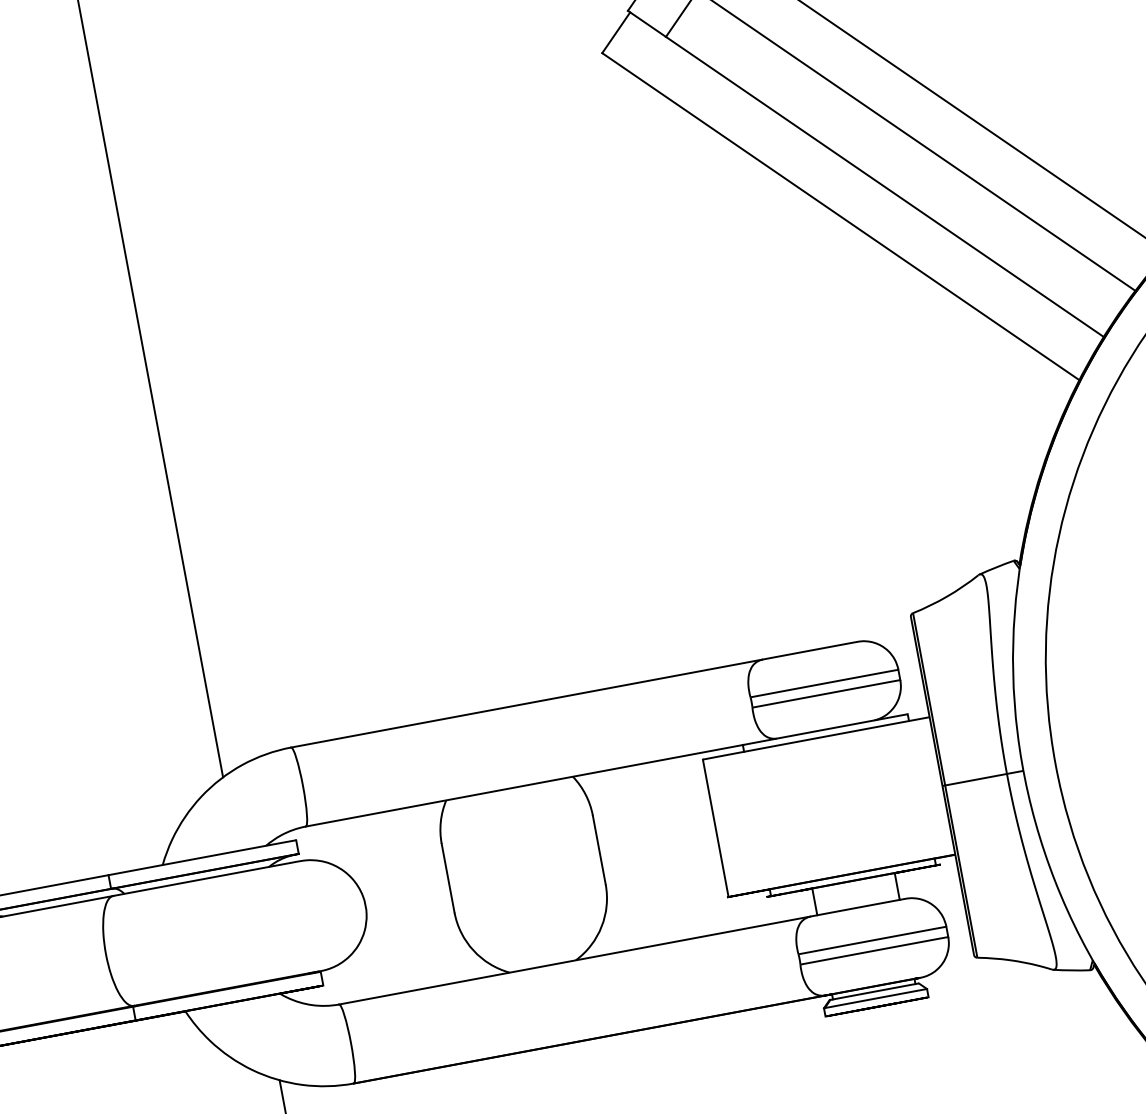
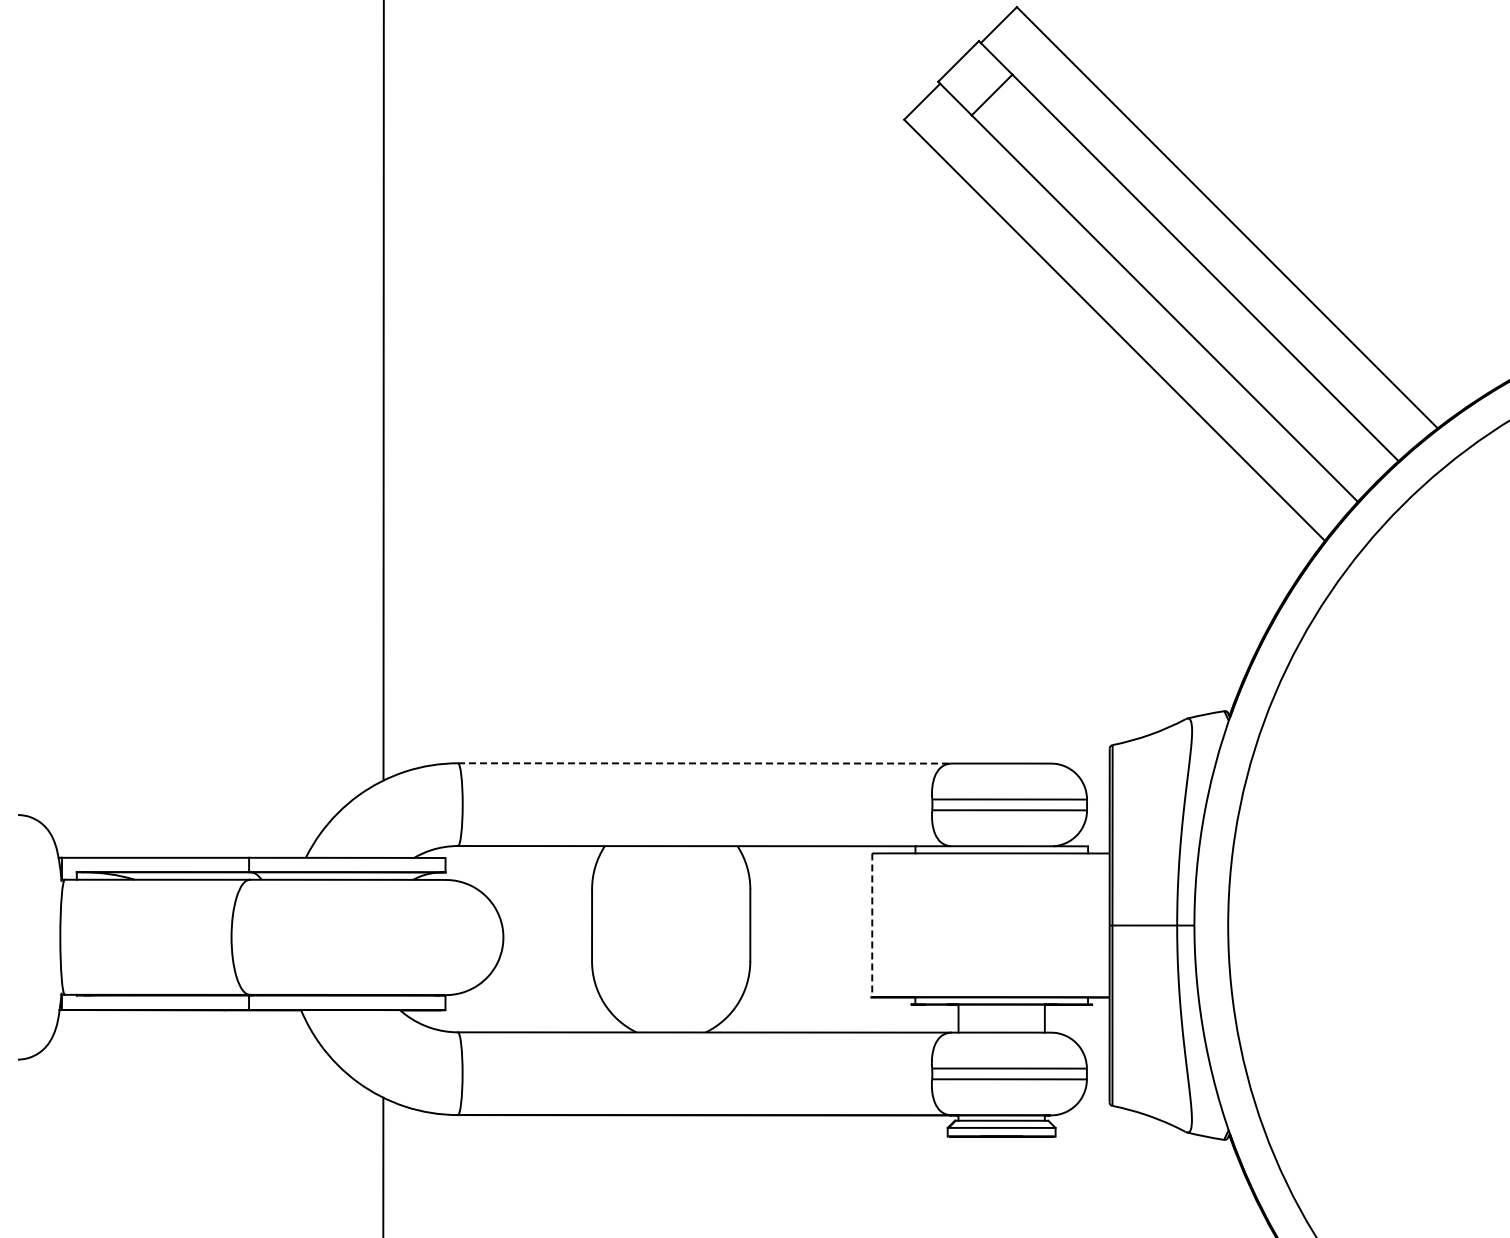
line: (526, 703) -> (704, 763), solid -> dashed
line: (715, 828) -> (872, 925), solid -> dashed

